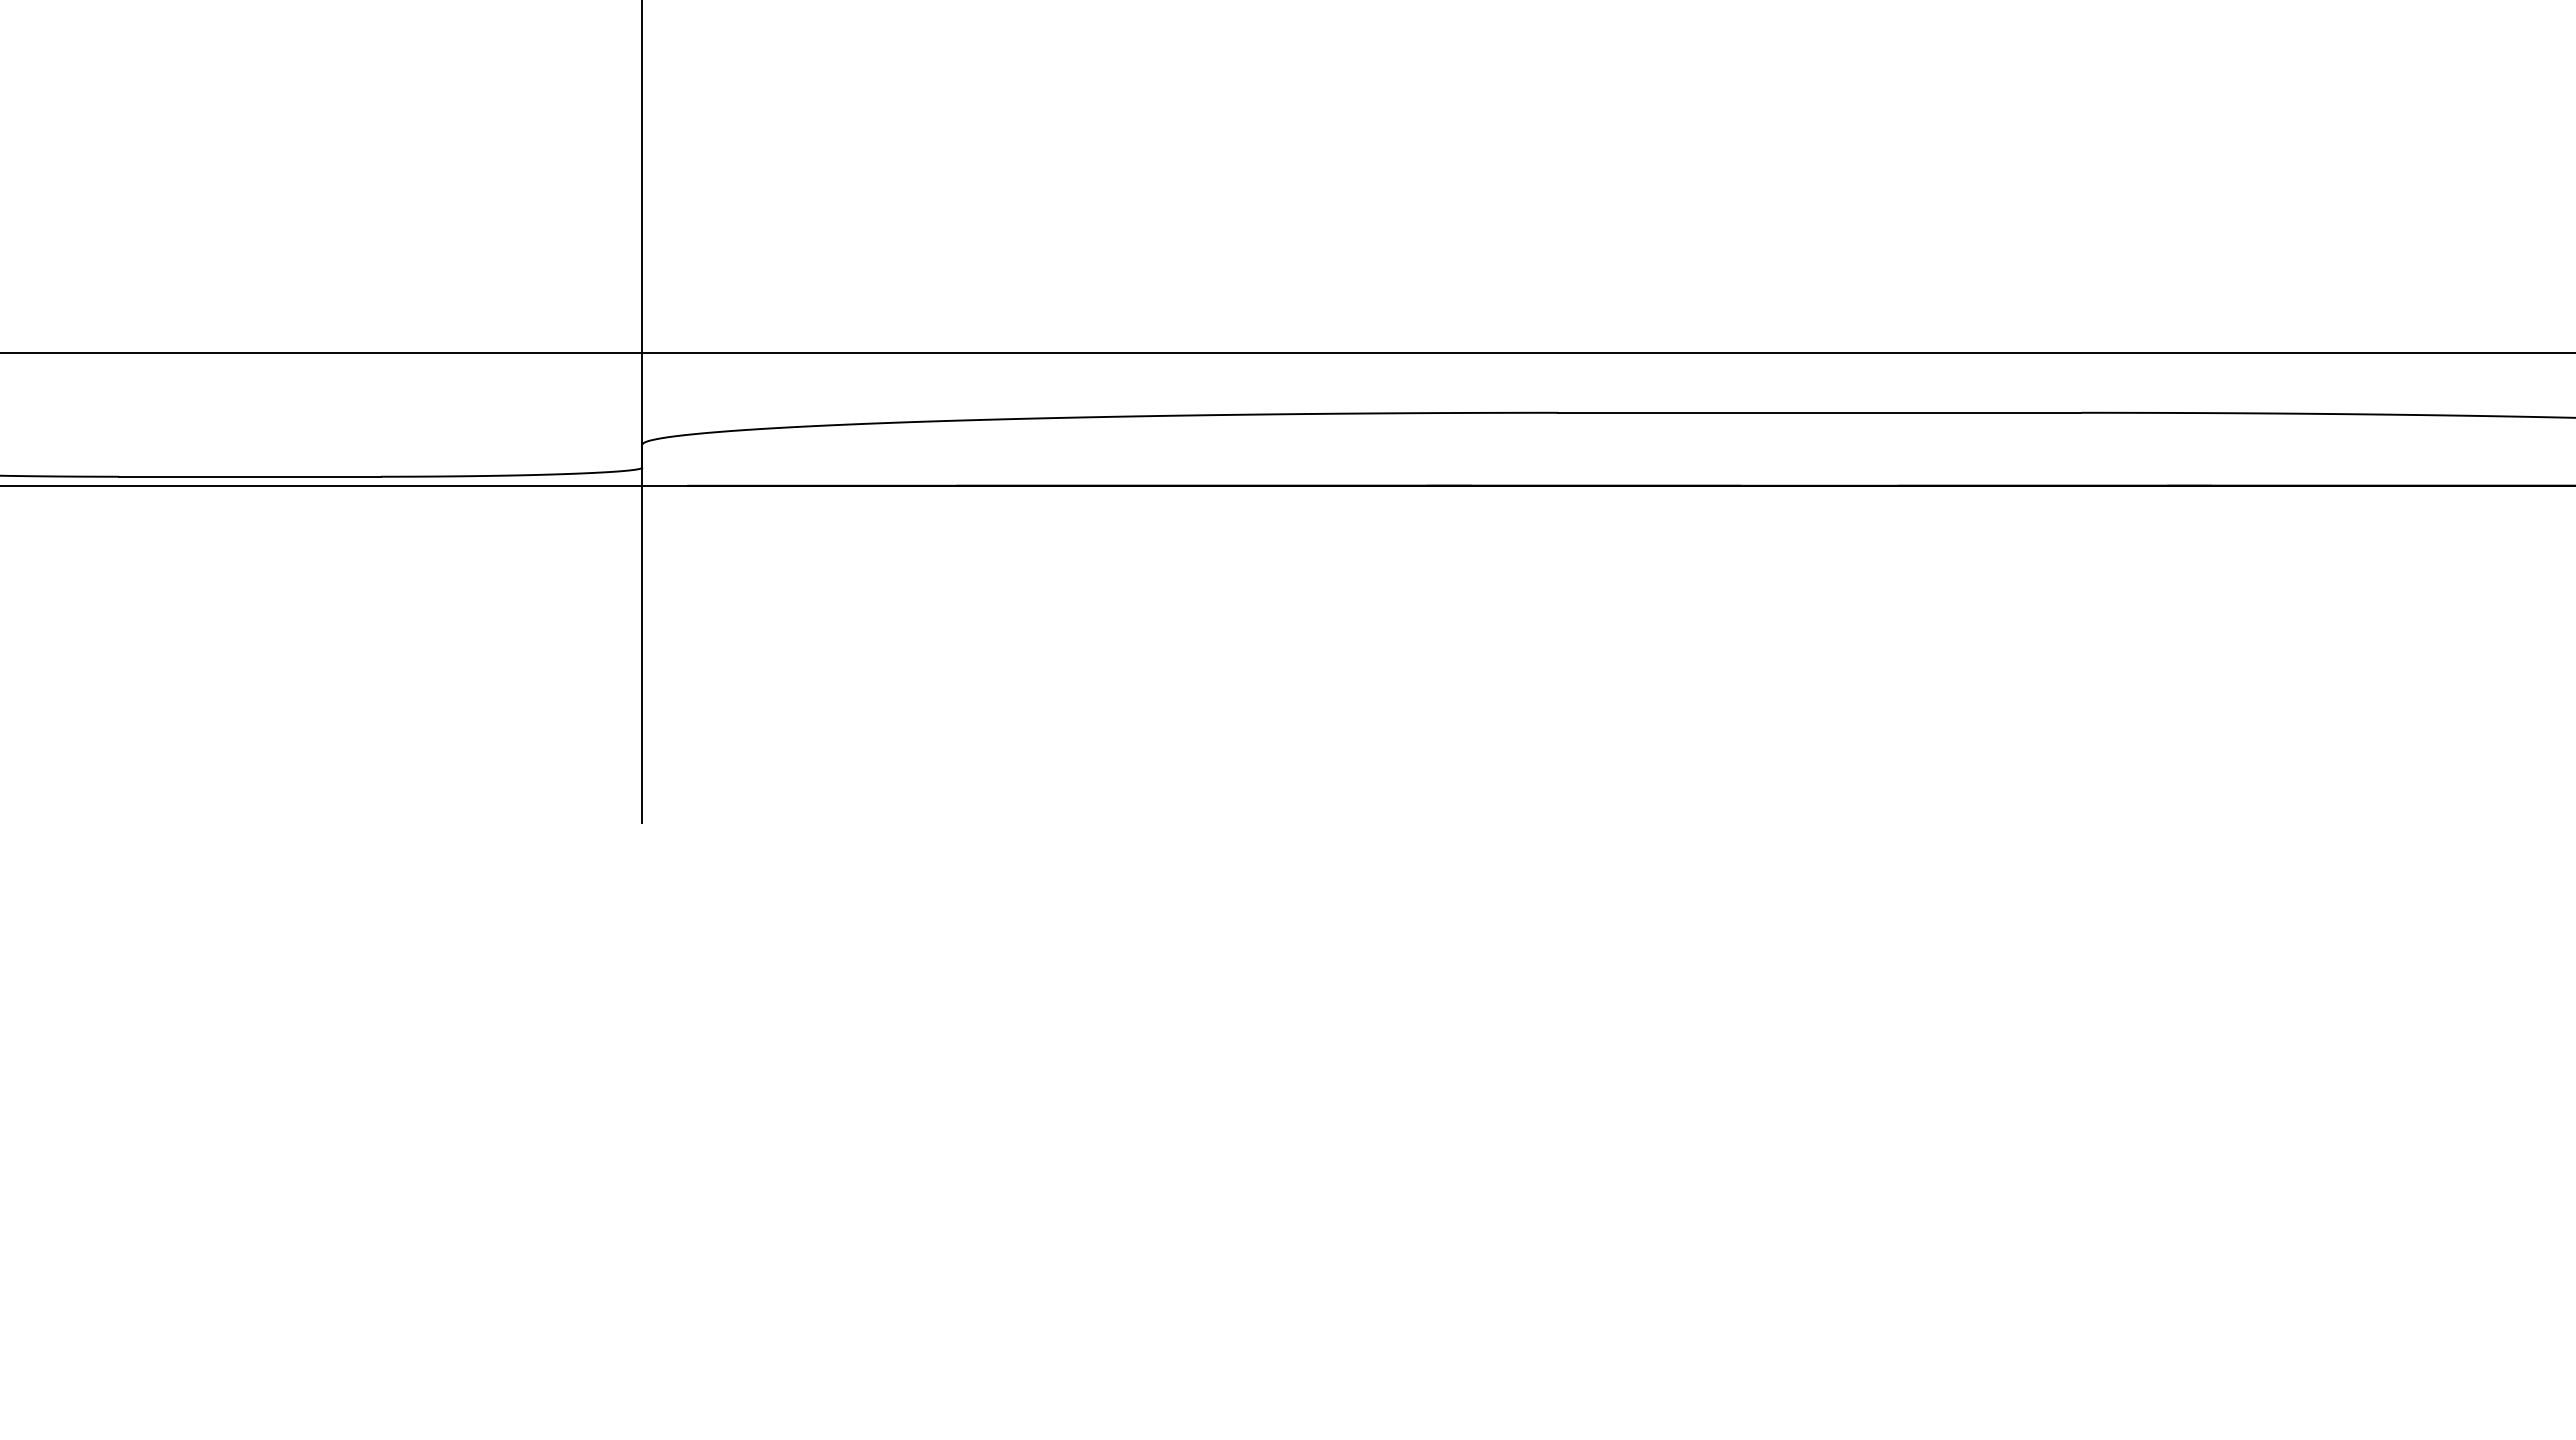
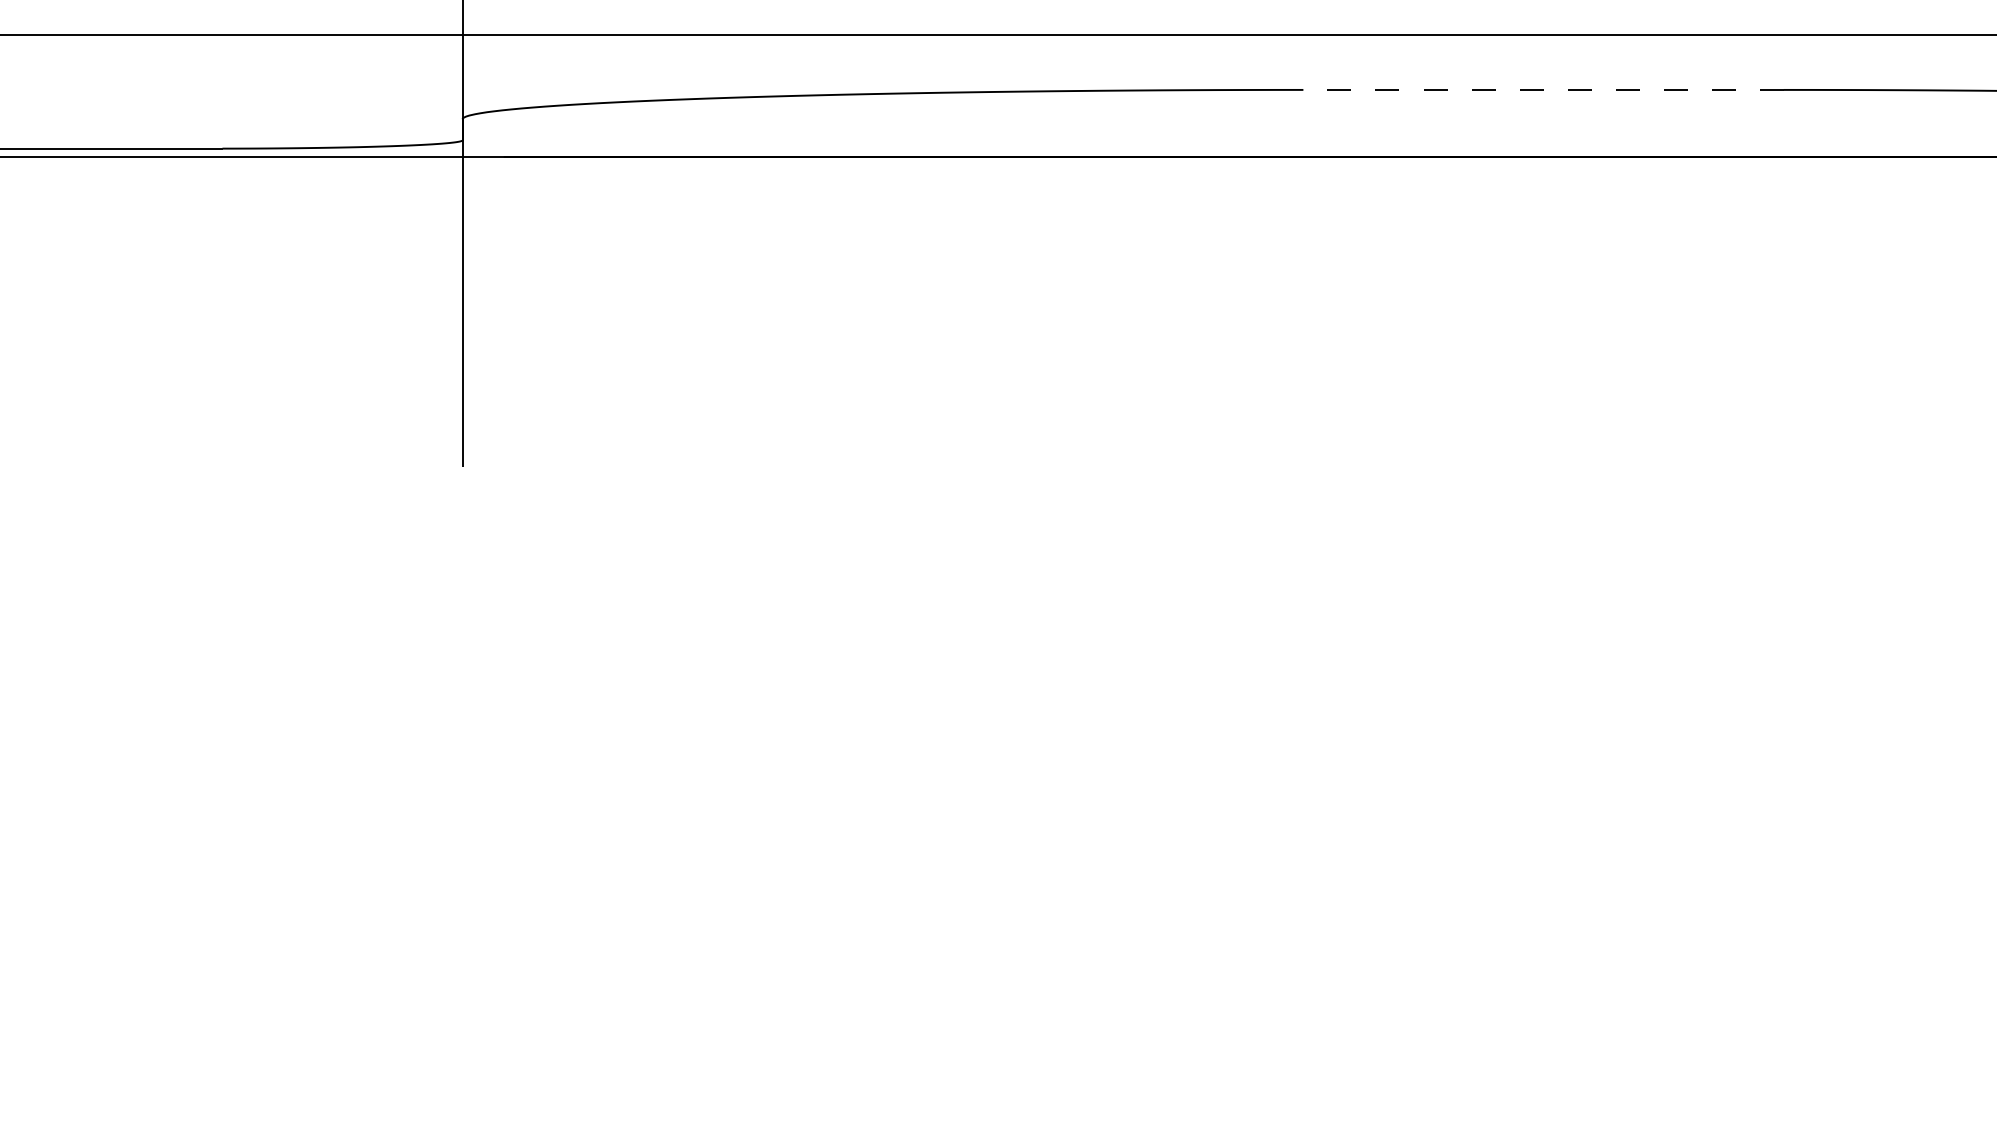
line: (1819, 412) -> (1543, 89), solid -> dashed

